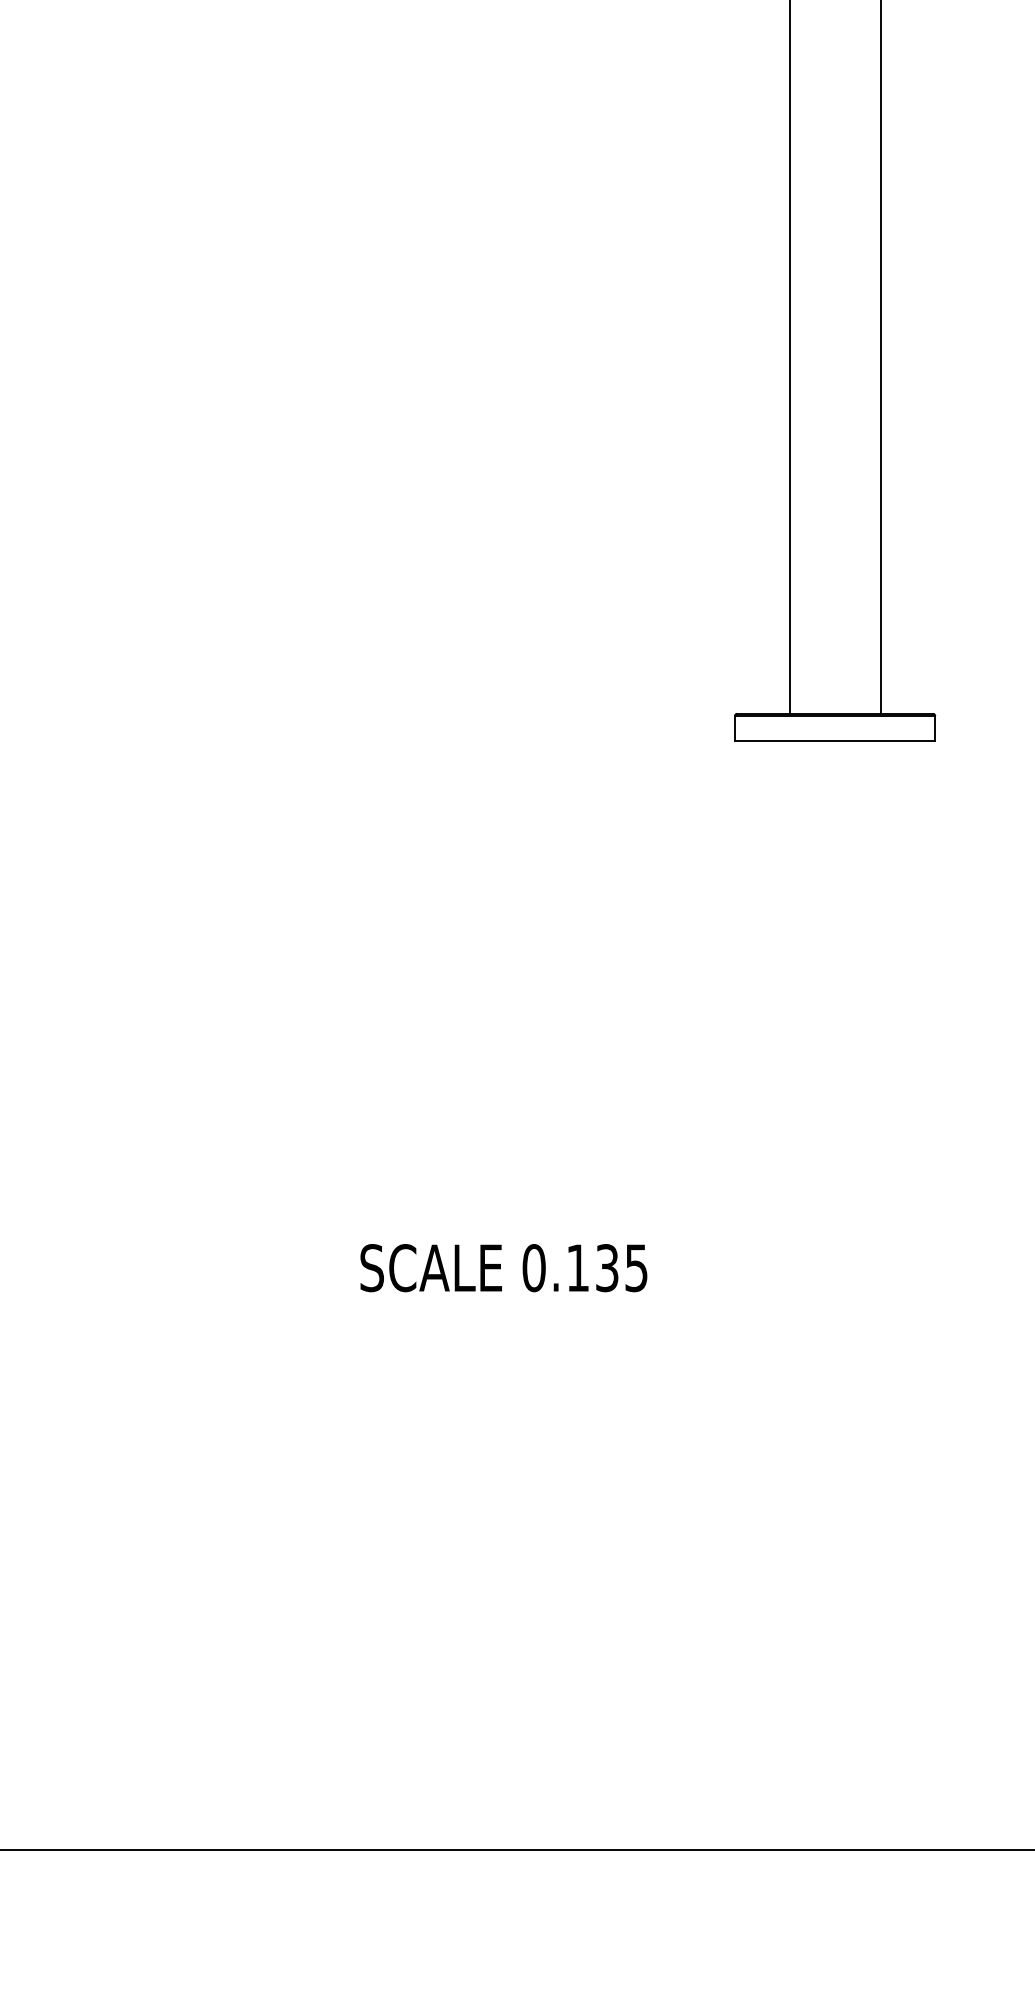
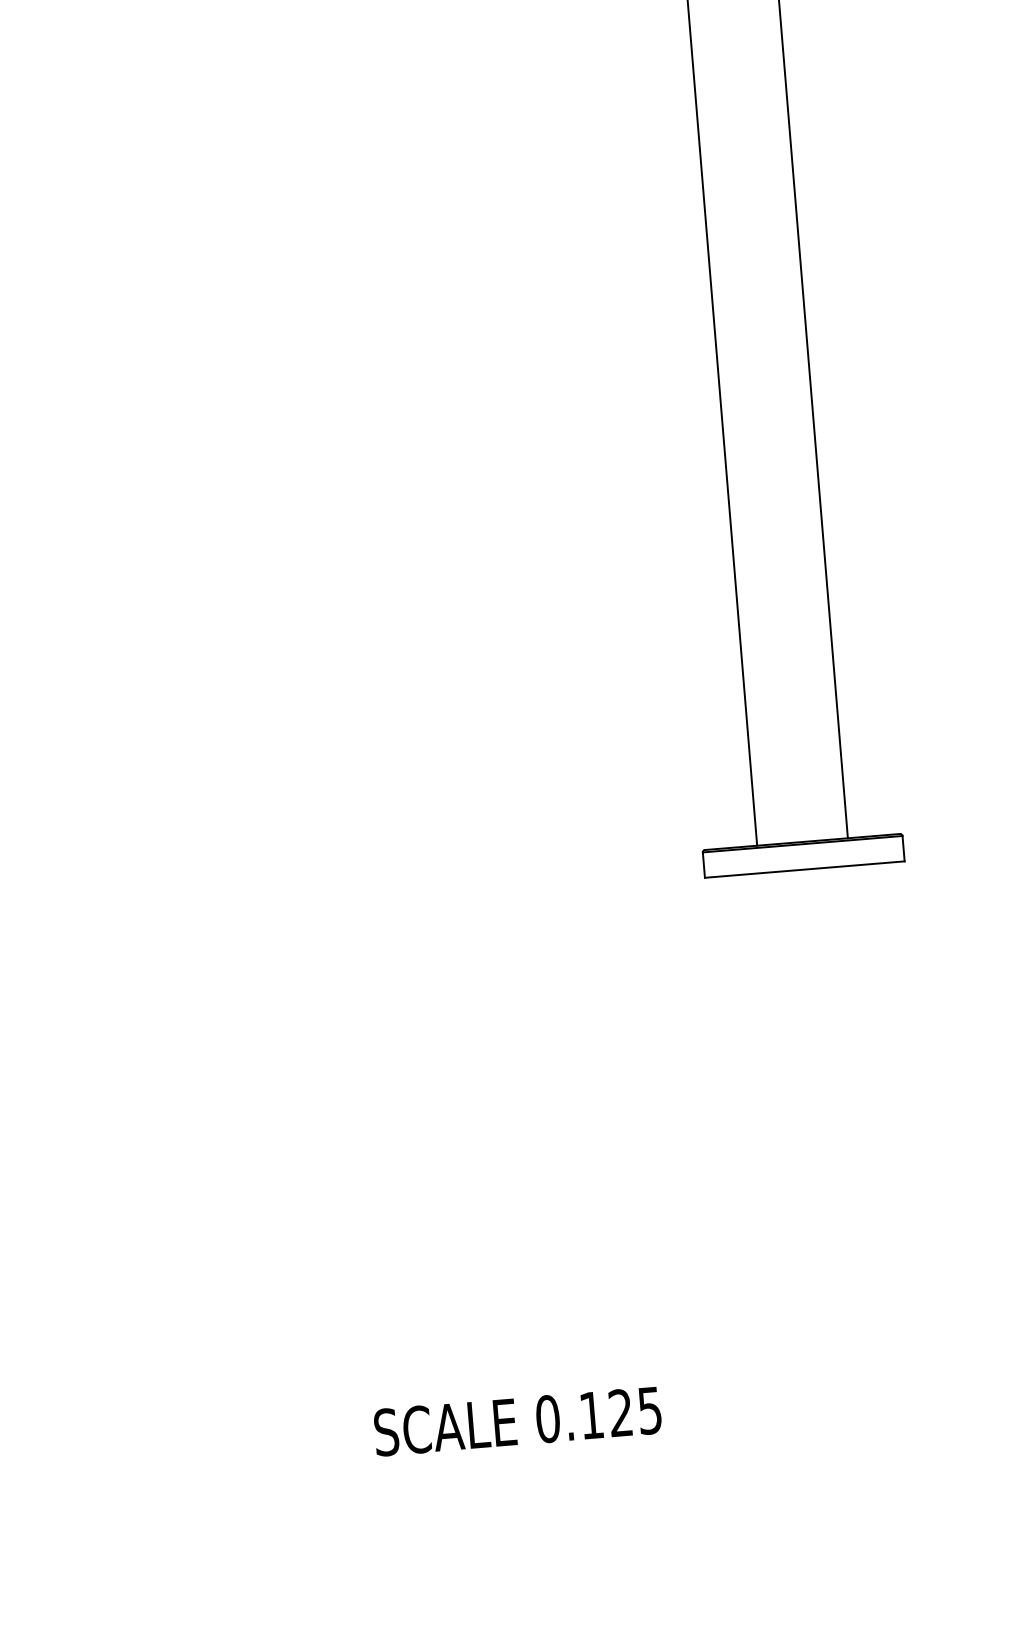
text: (607, 1268) -> (621, 1413), 0.135 -> 0.125

